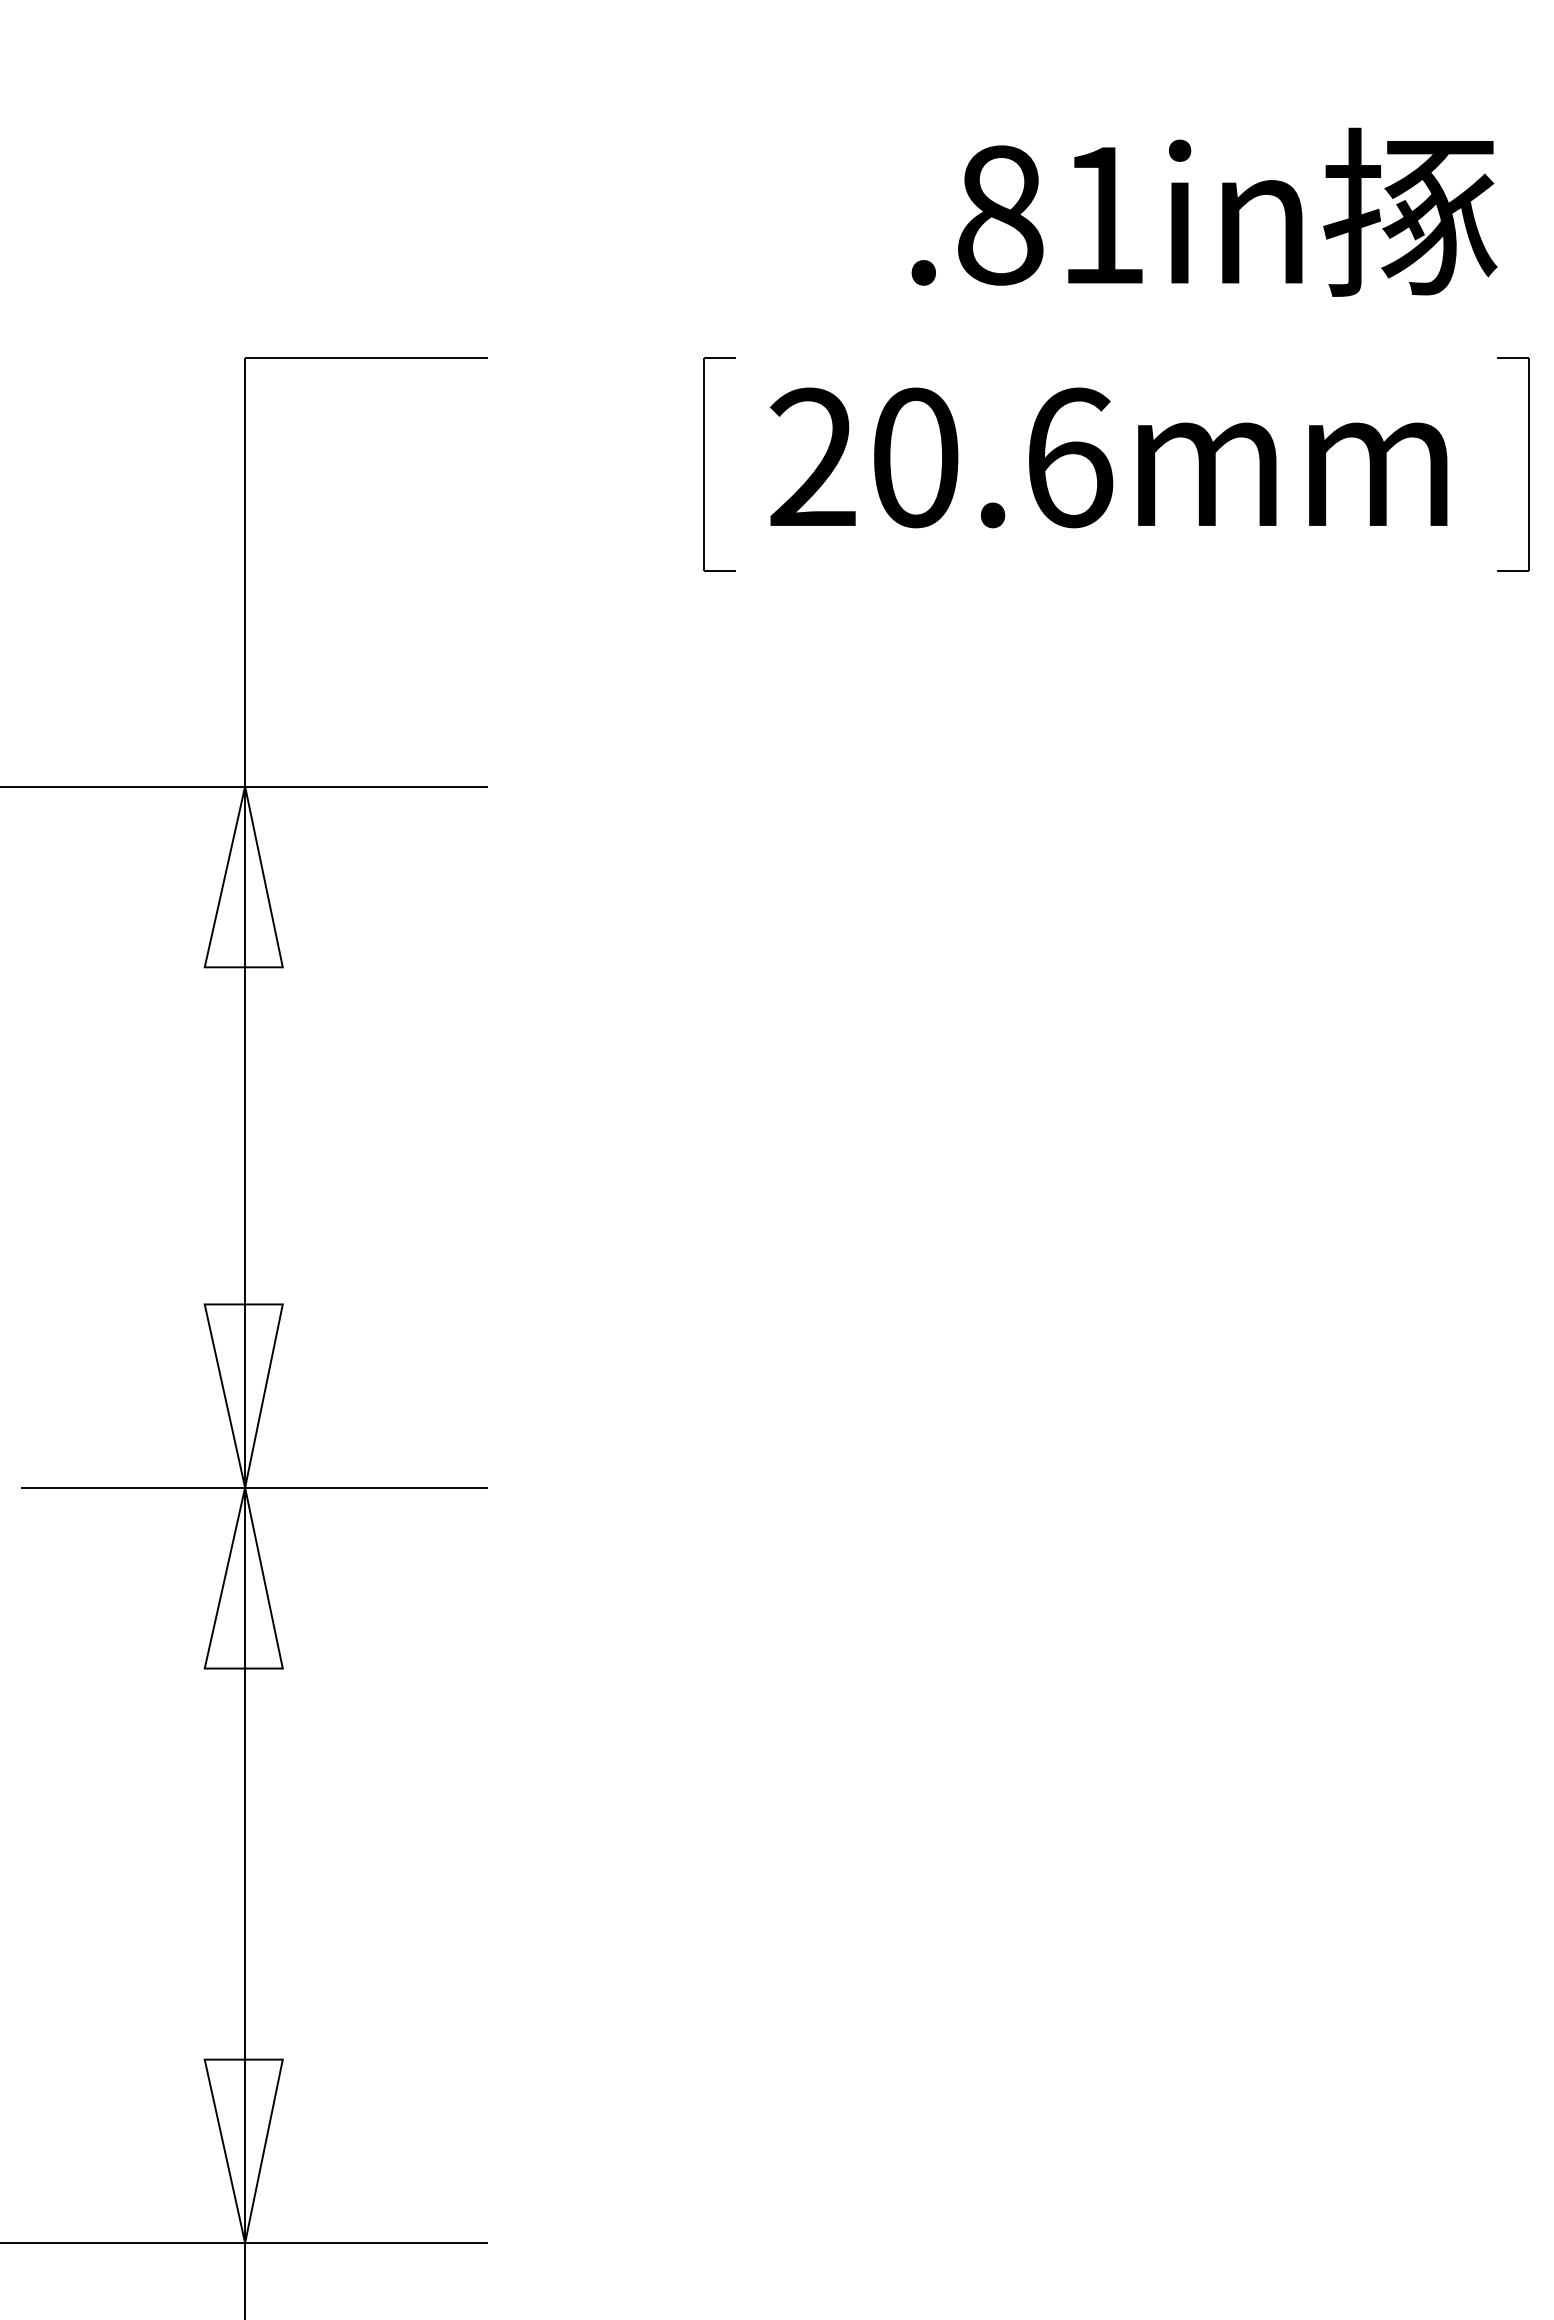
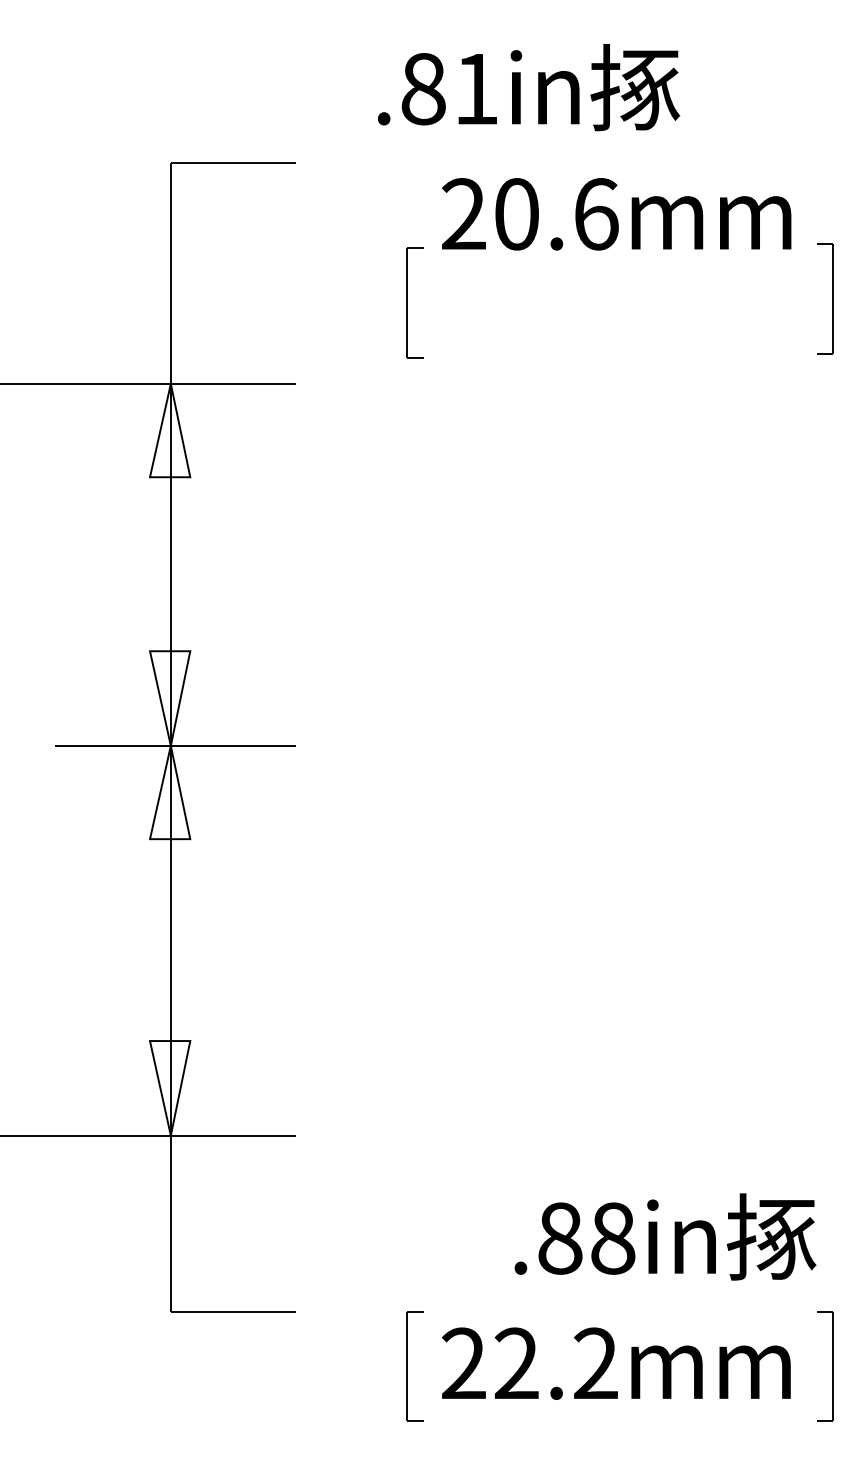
text: (1205, 212) -> (529, 87), moved
part: (703, 464) -> (407, 302), moved
part: (1527, 464) -> (832, 298), moved

